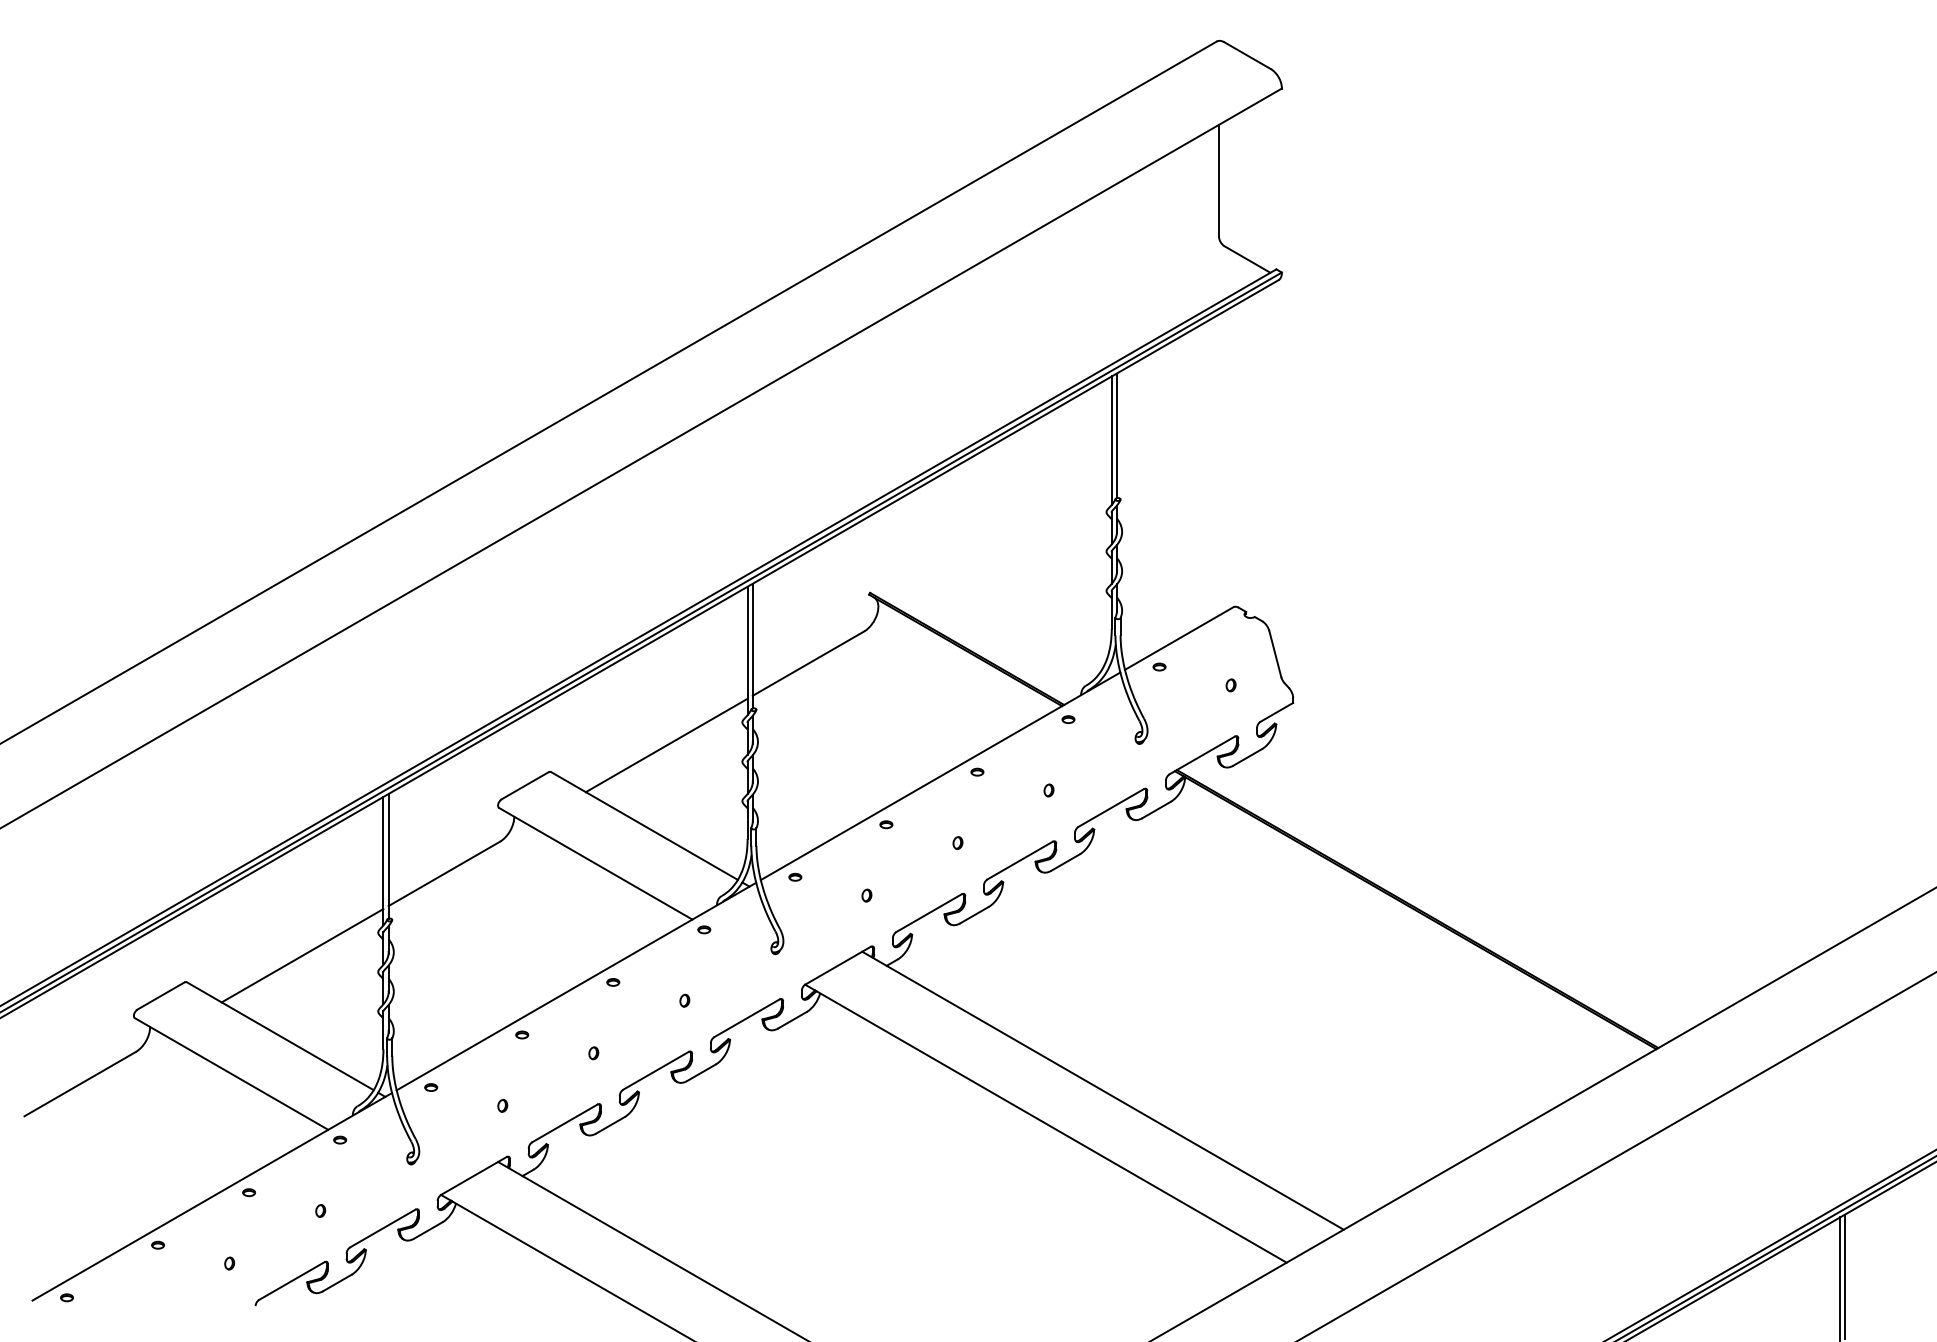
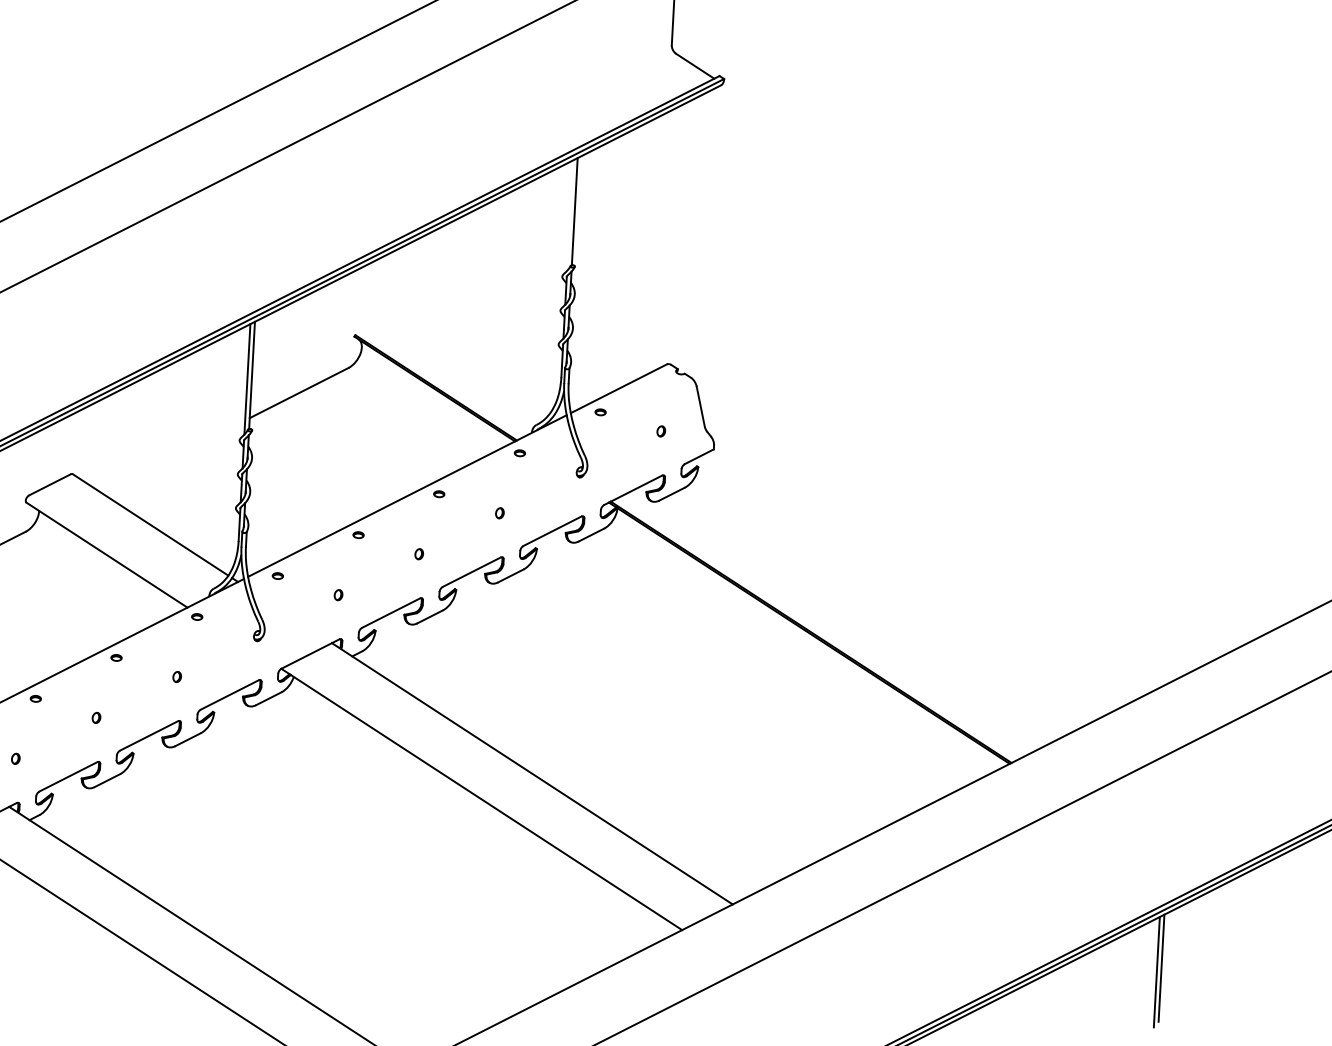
line: (1111, 440) -> (569, 215), removed
line: (666, 745) -> (173, 456), removed

